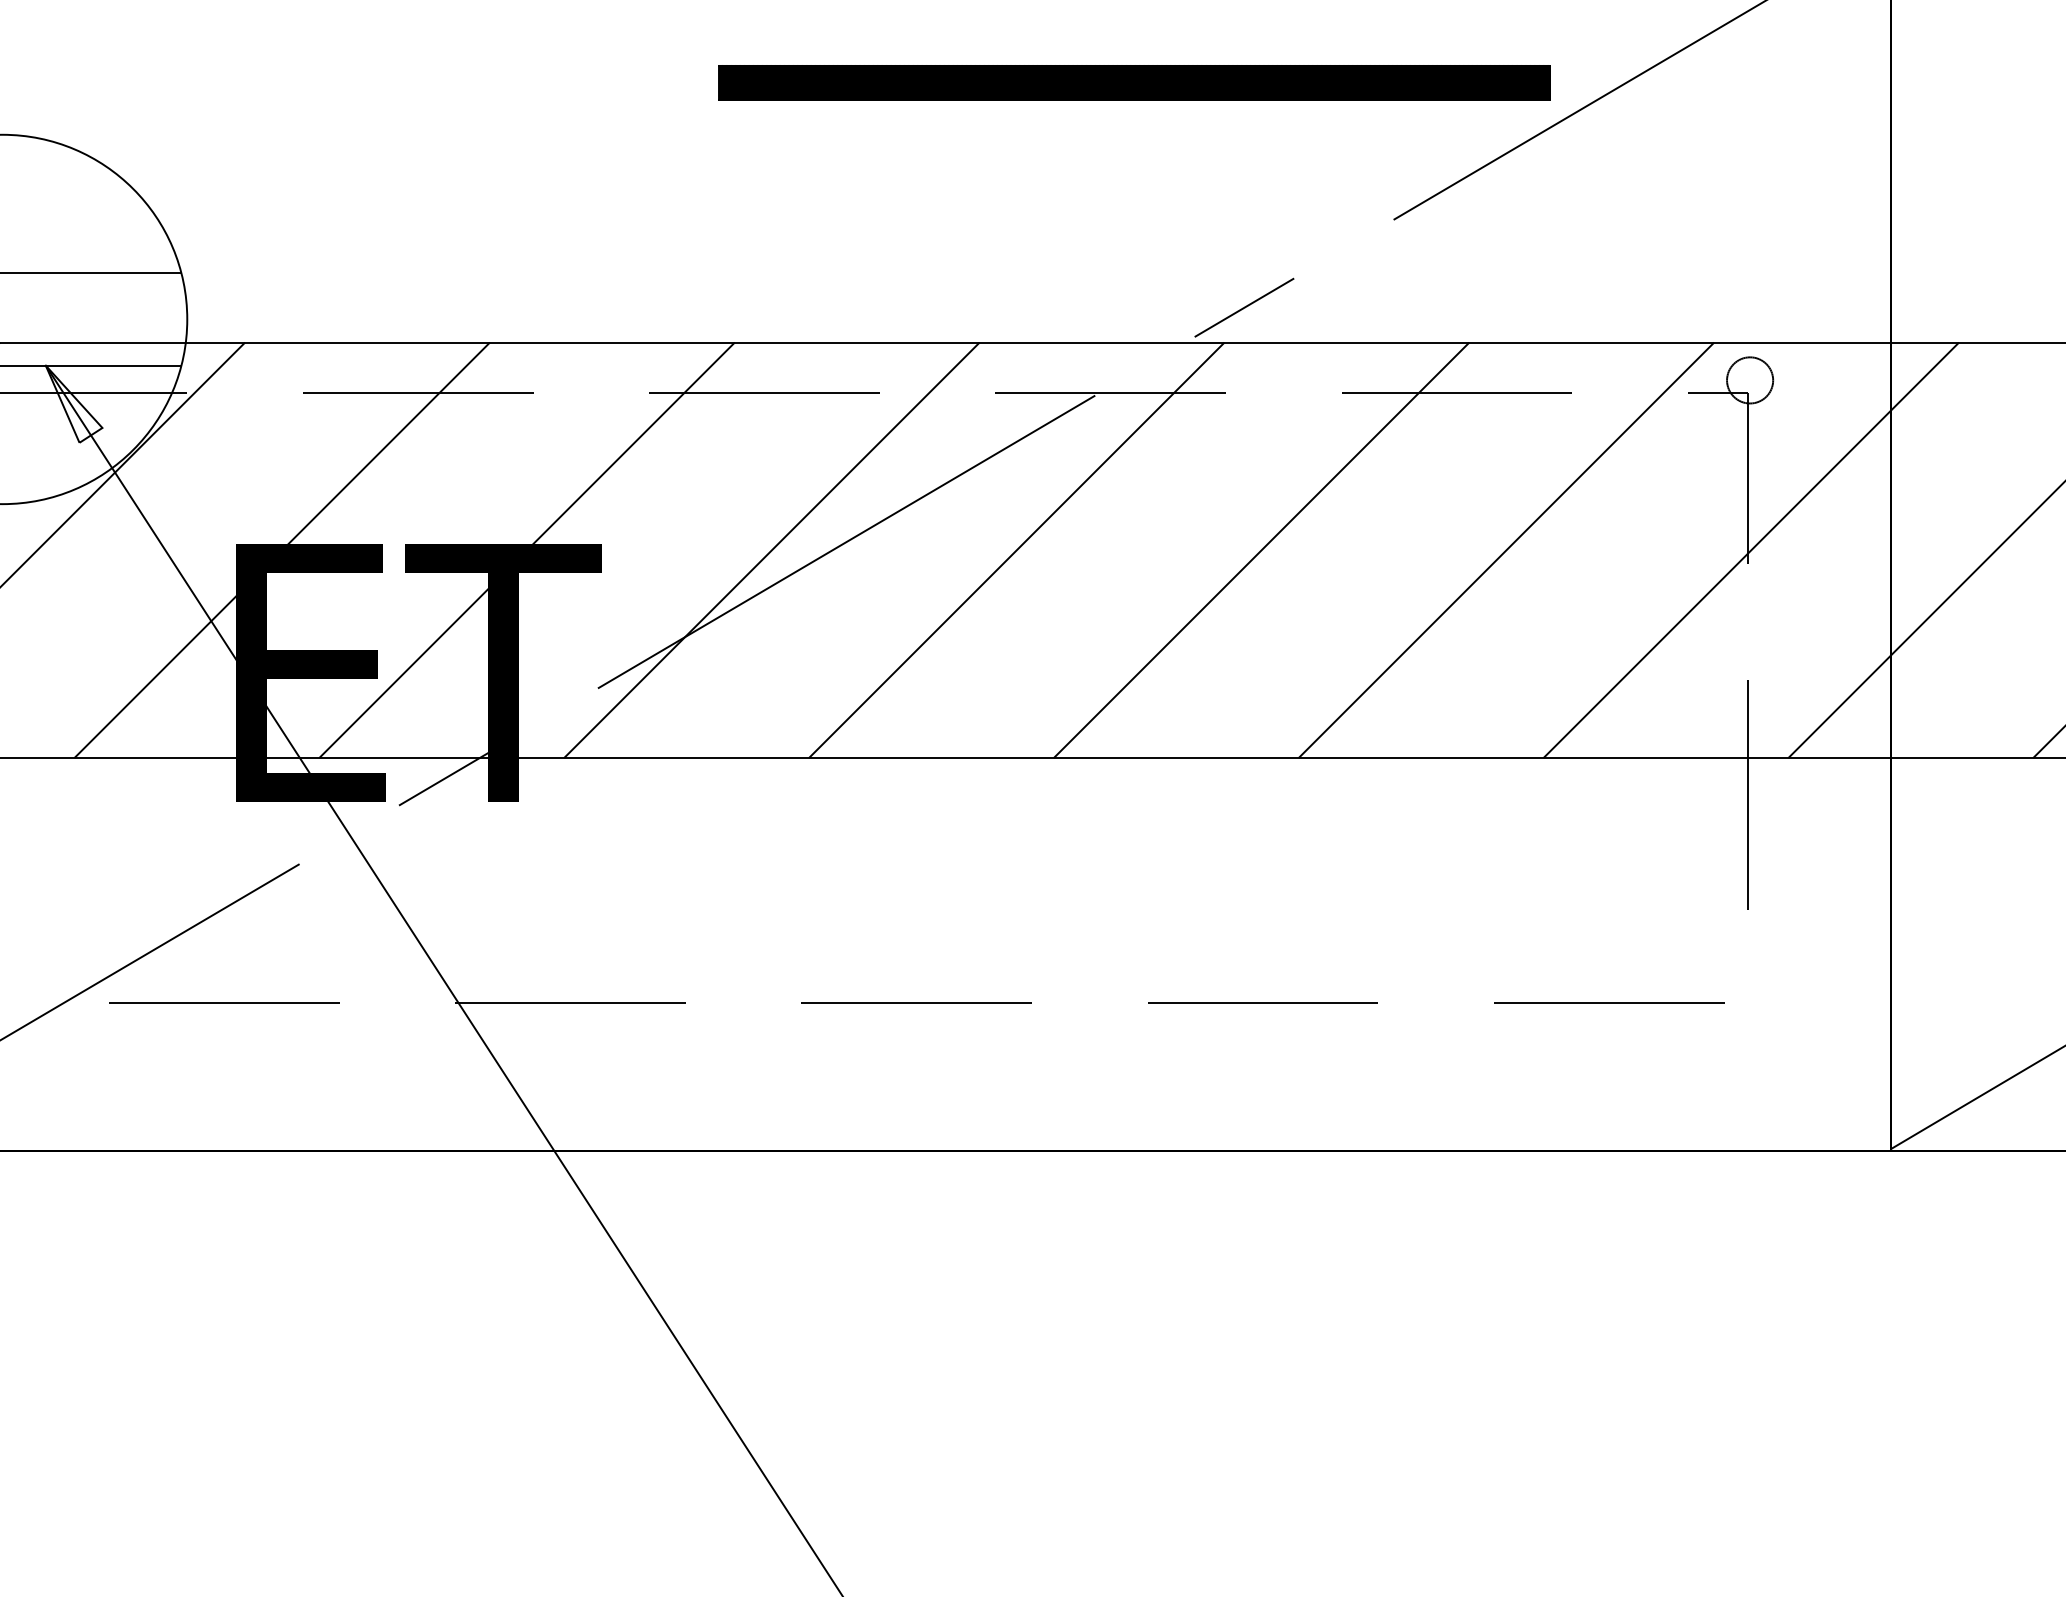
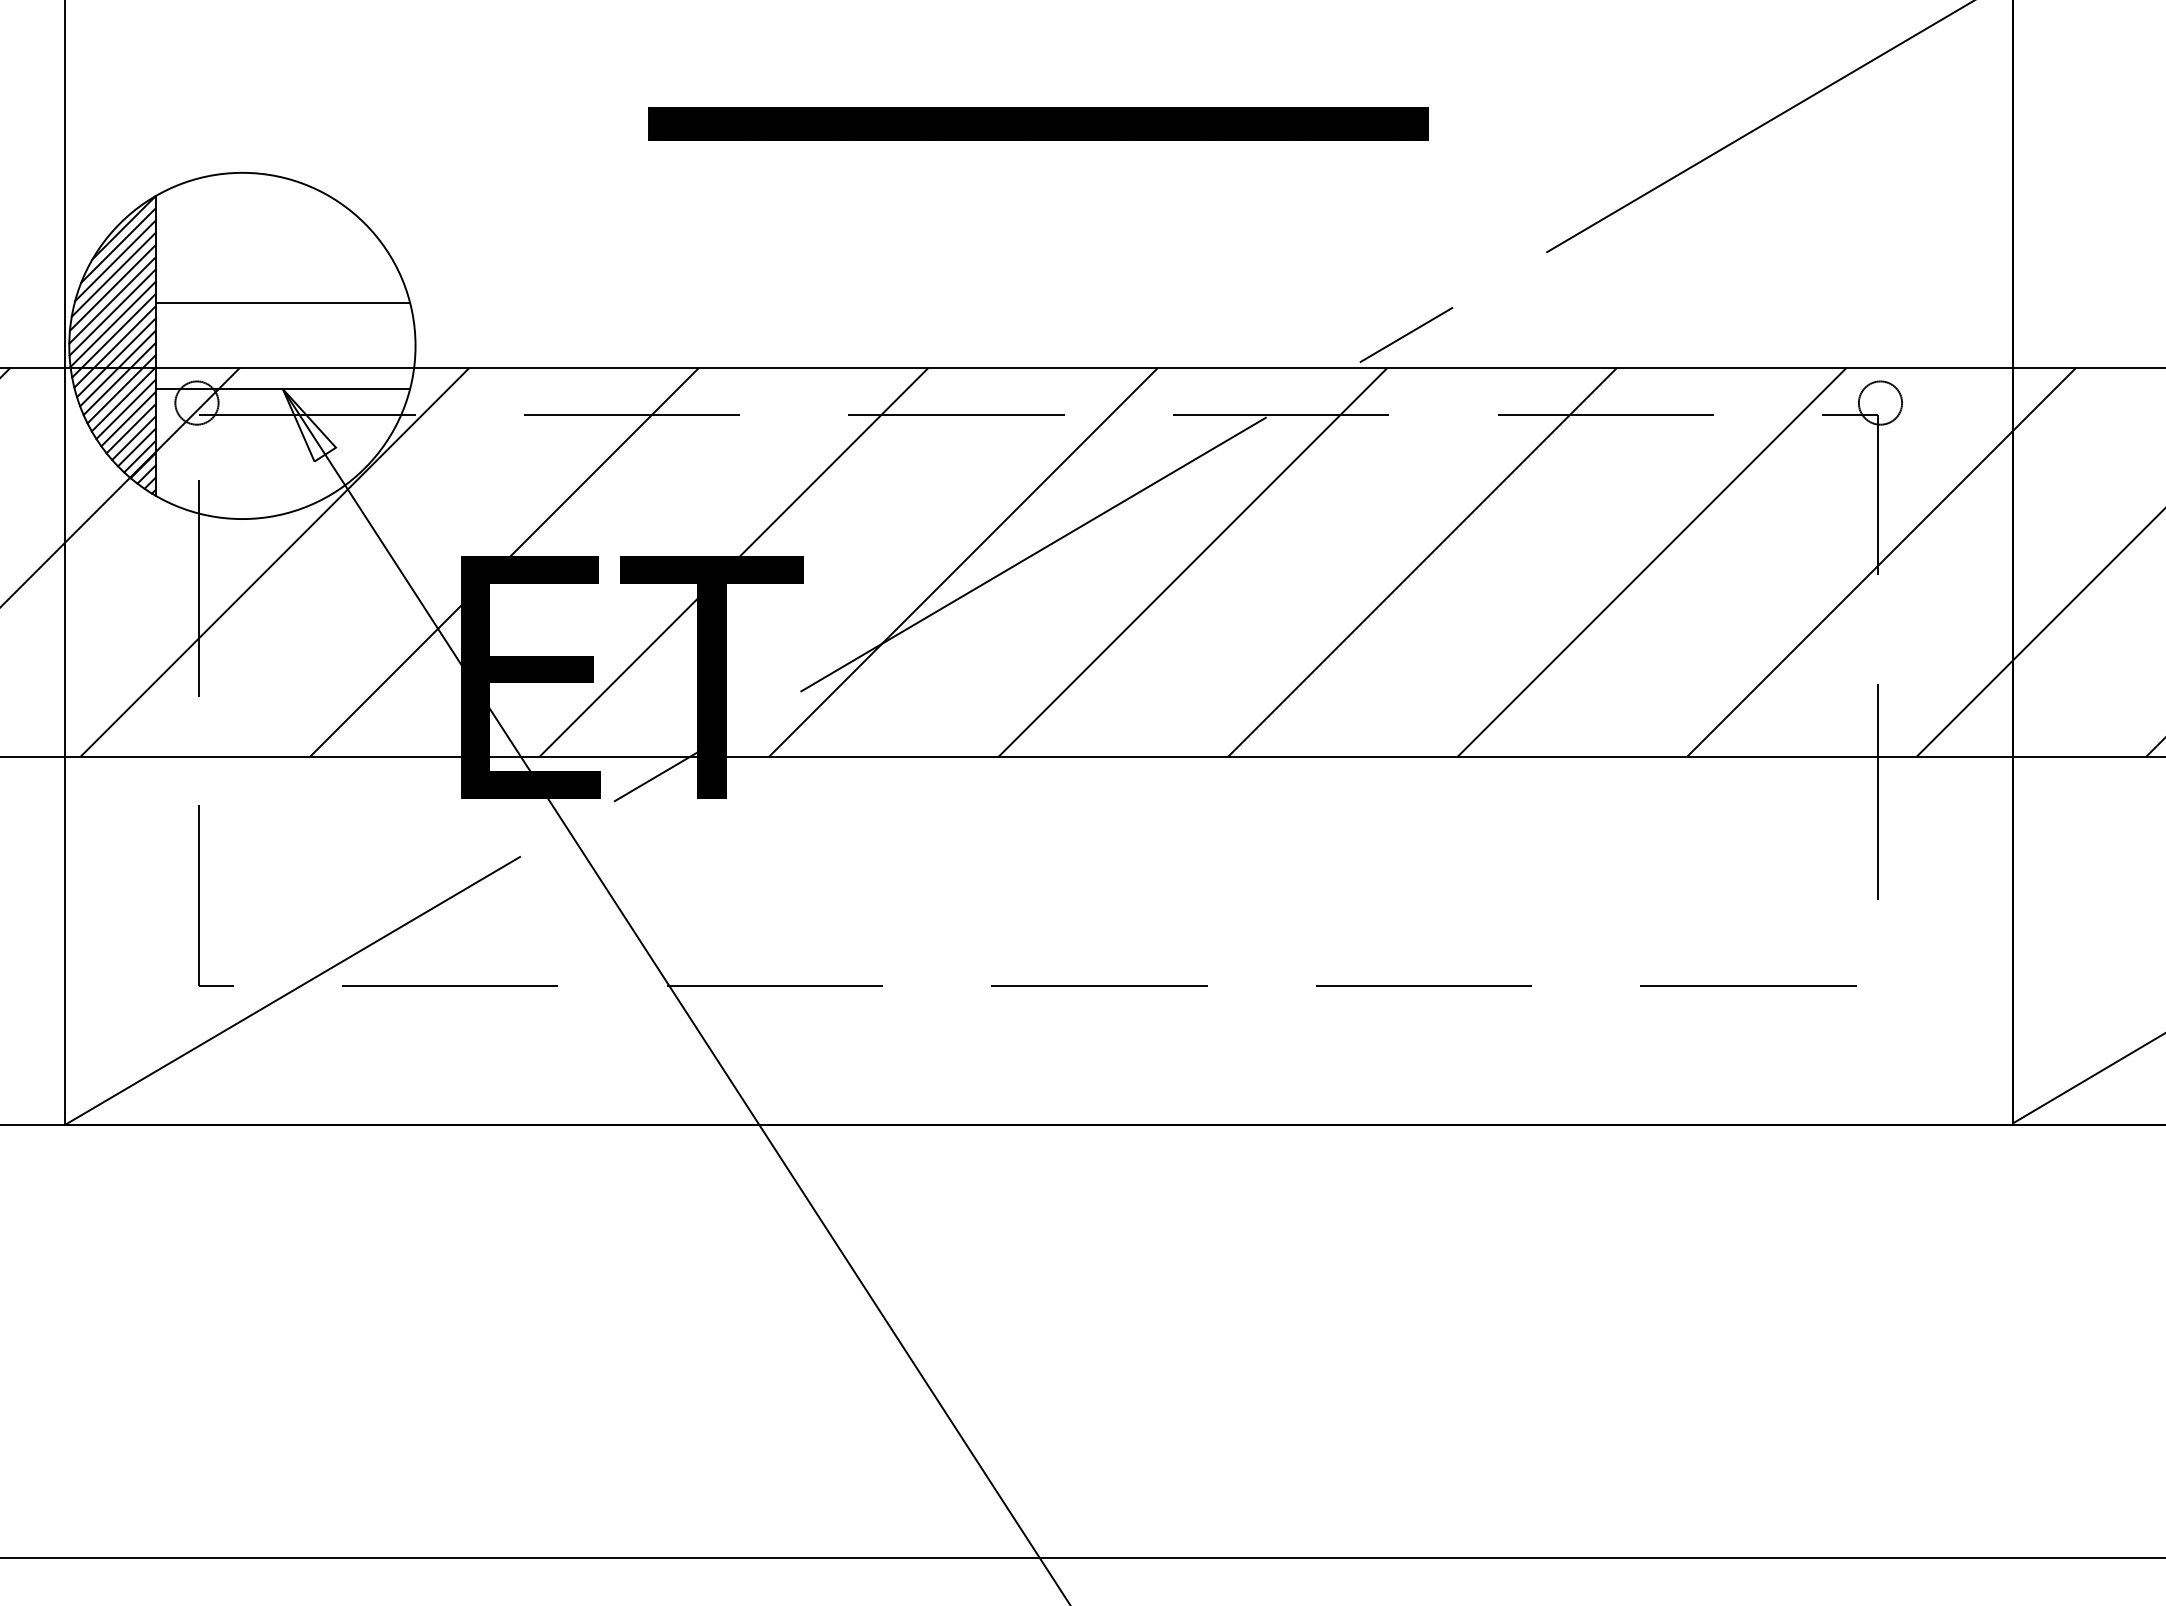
part: (1134, 82) -> (1038, 123), moved

